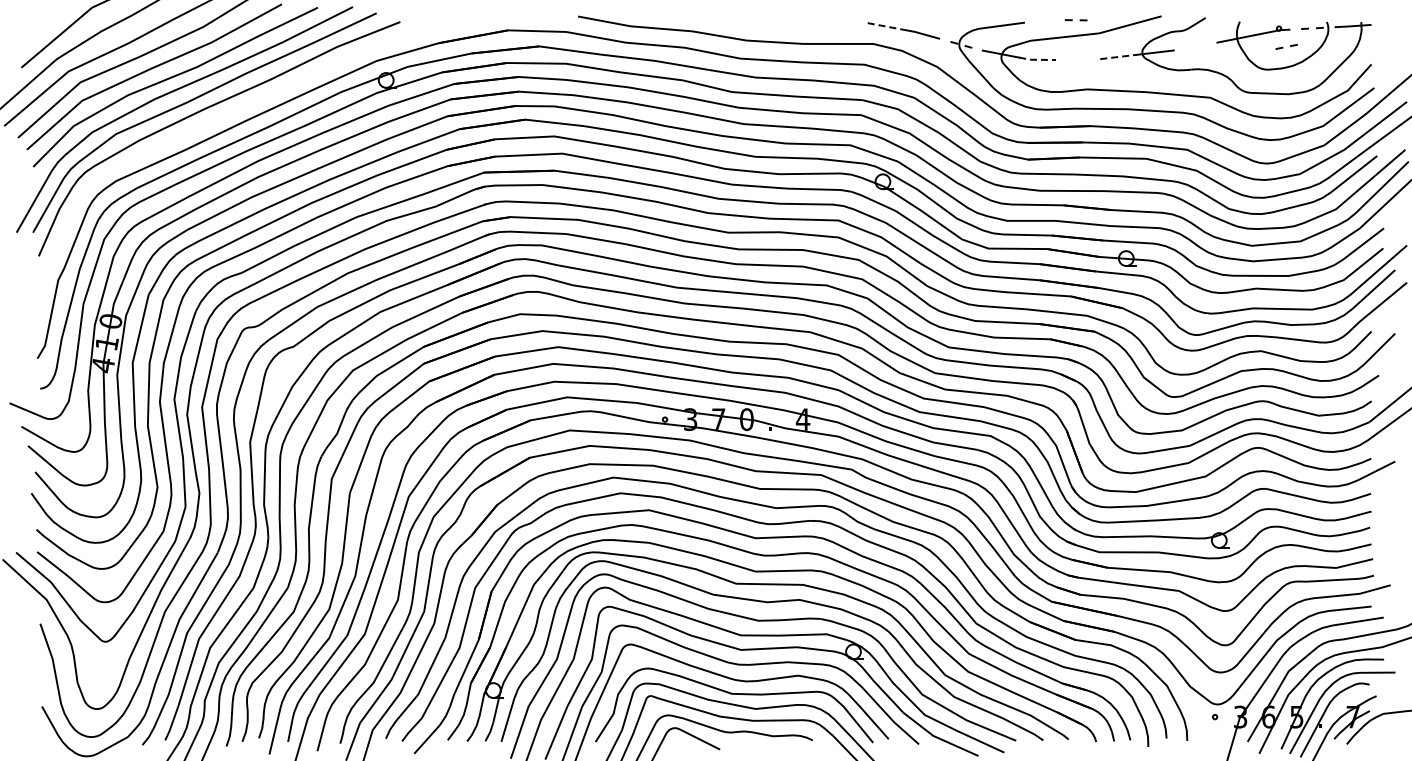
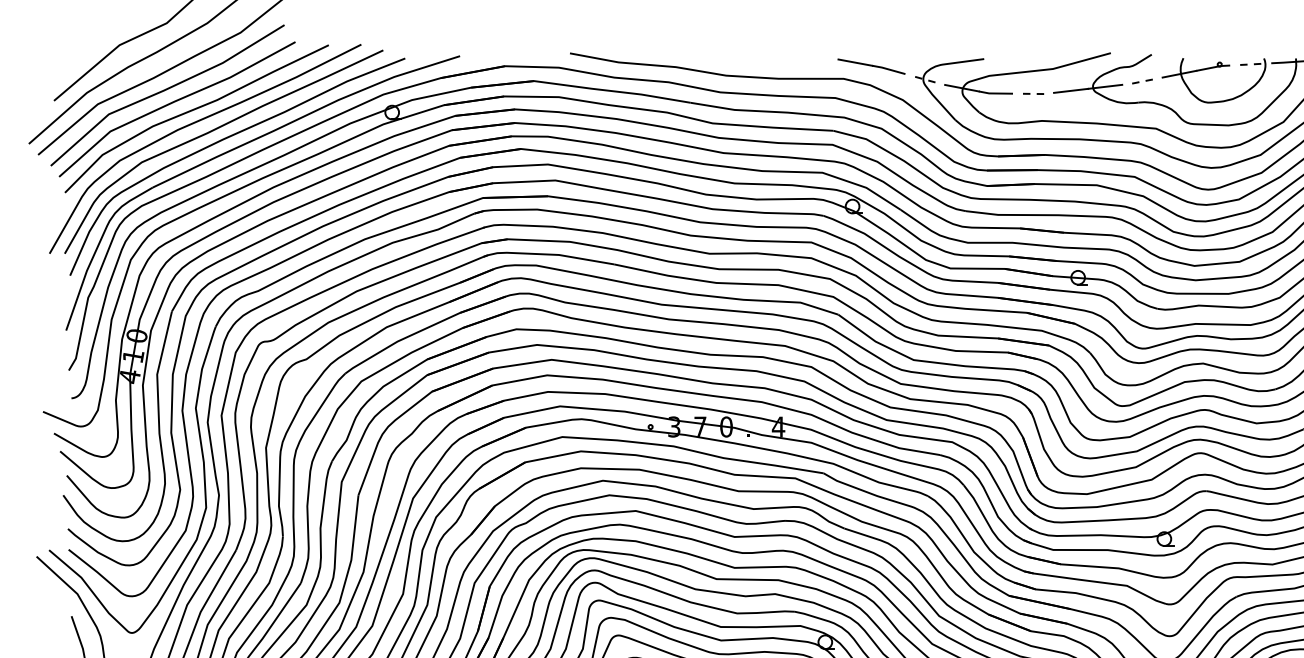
line: (1072, 20) -> (1030, 94), moved
line: (886, 26) -> (855, 62), dashed -> solid
part: (1286, 46) -> (1142, 81), moved
line: (1118, 56) -> (1070, 90), dashed -> solid
line: (1037, 59) -> (995, 93), dashed -> solid
part: (221, 118) -> (239, 147), added

